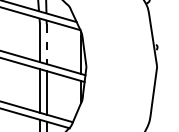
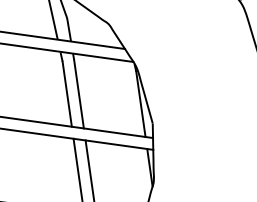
line: (46, 44) -> (78, 94), dashed -> solid

